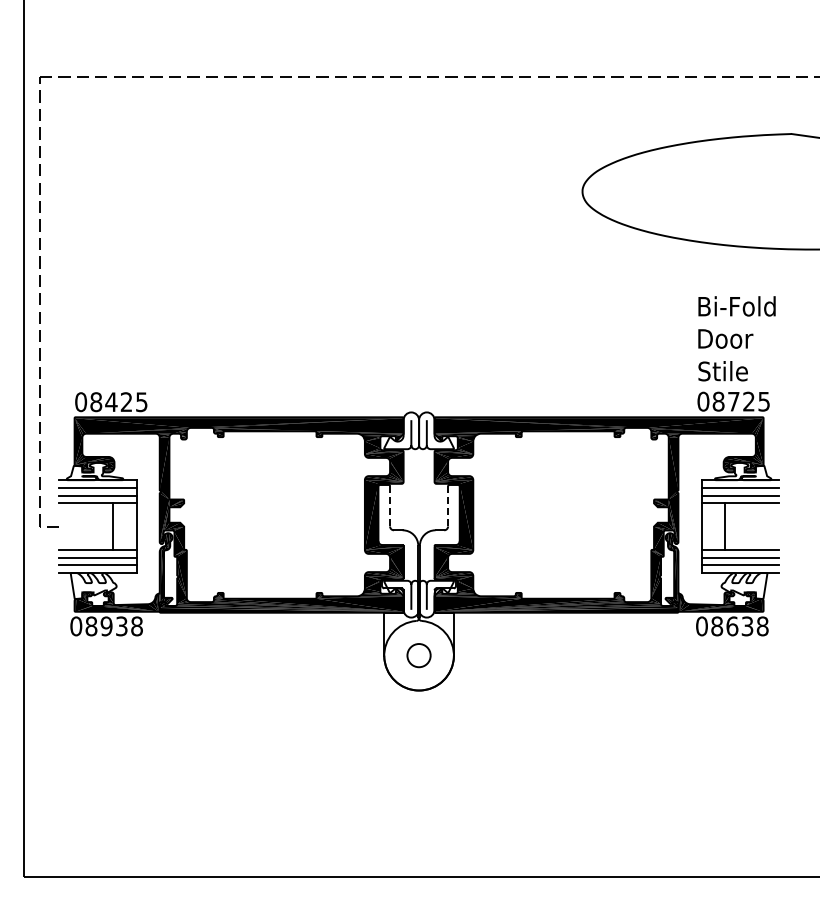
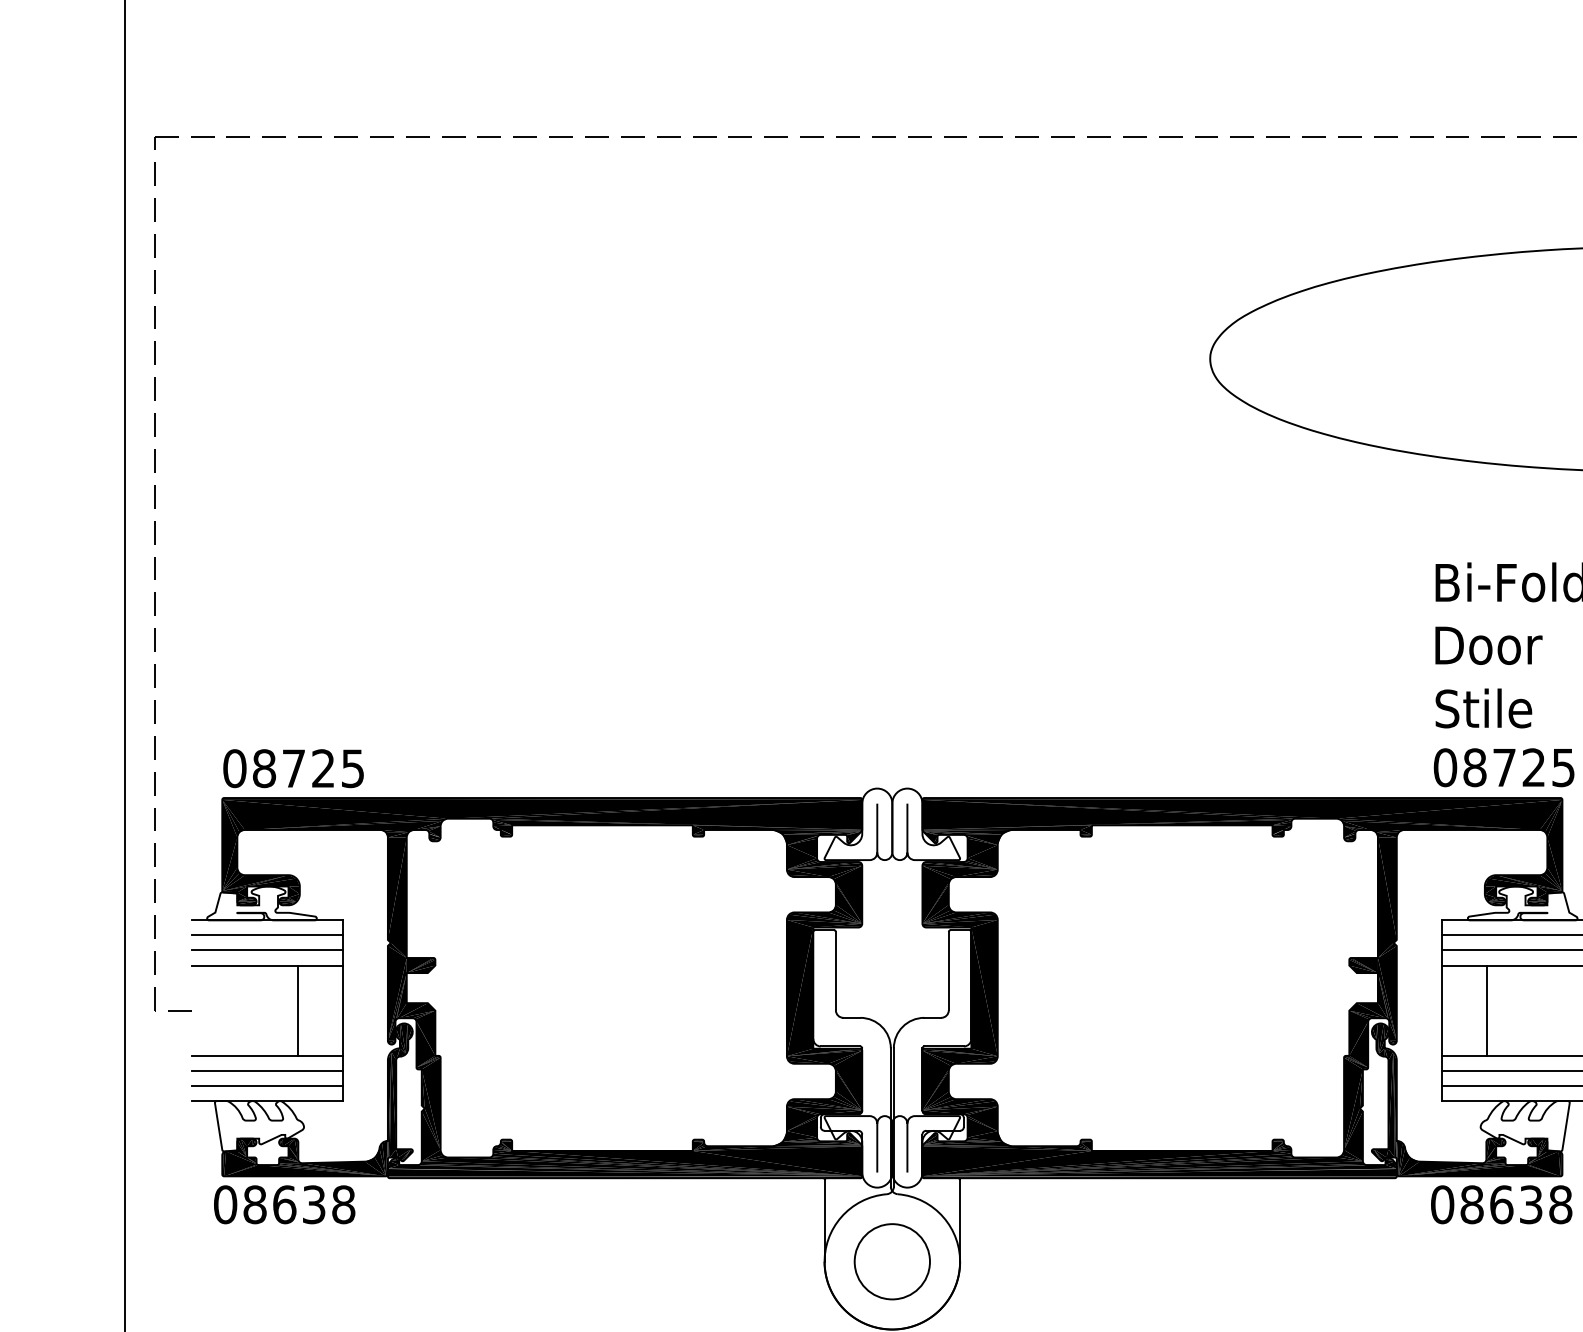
text: (111, 401) -> (294, 767), 08425 -> 08725
line: (390, 505) -> (836, 969), dashed -> solid
line: (448, 505) -> (949, 969), dashed -> solid
text: (106, 626) -> (284, 1204), 08938 -> 08638
circle: (418, 655) -> (891, 1261), size x1.67

